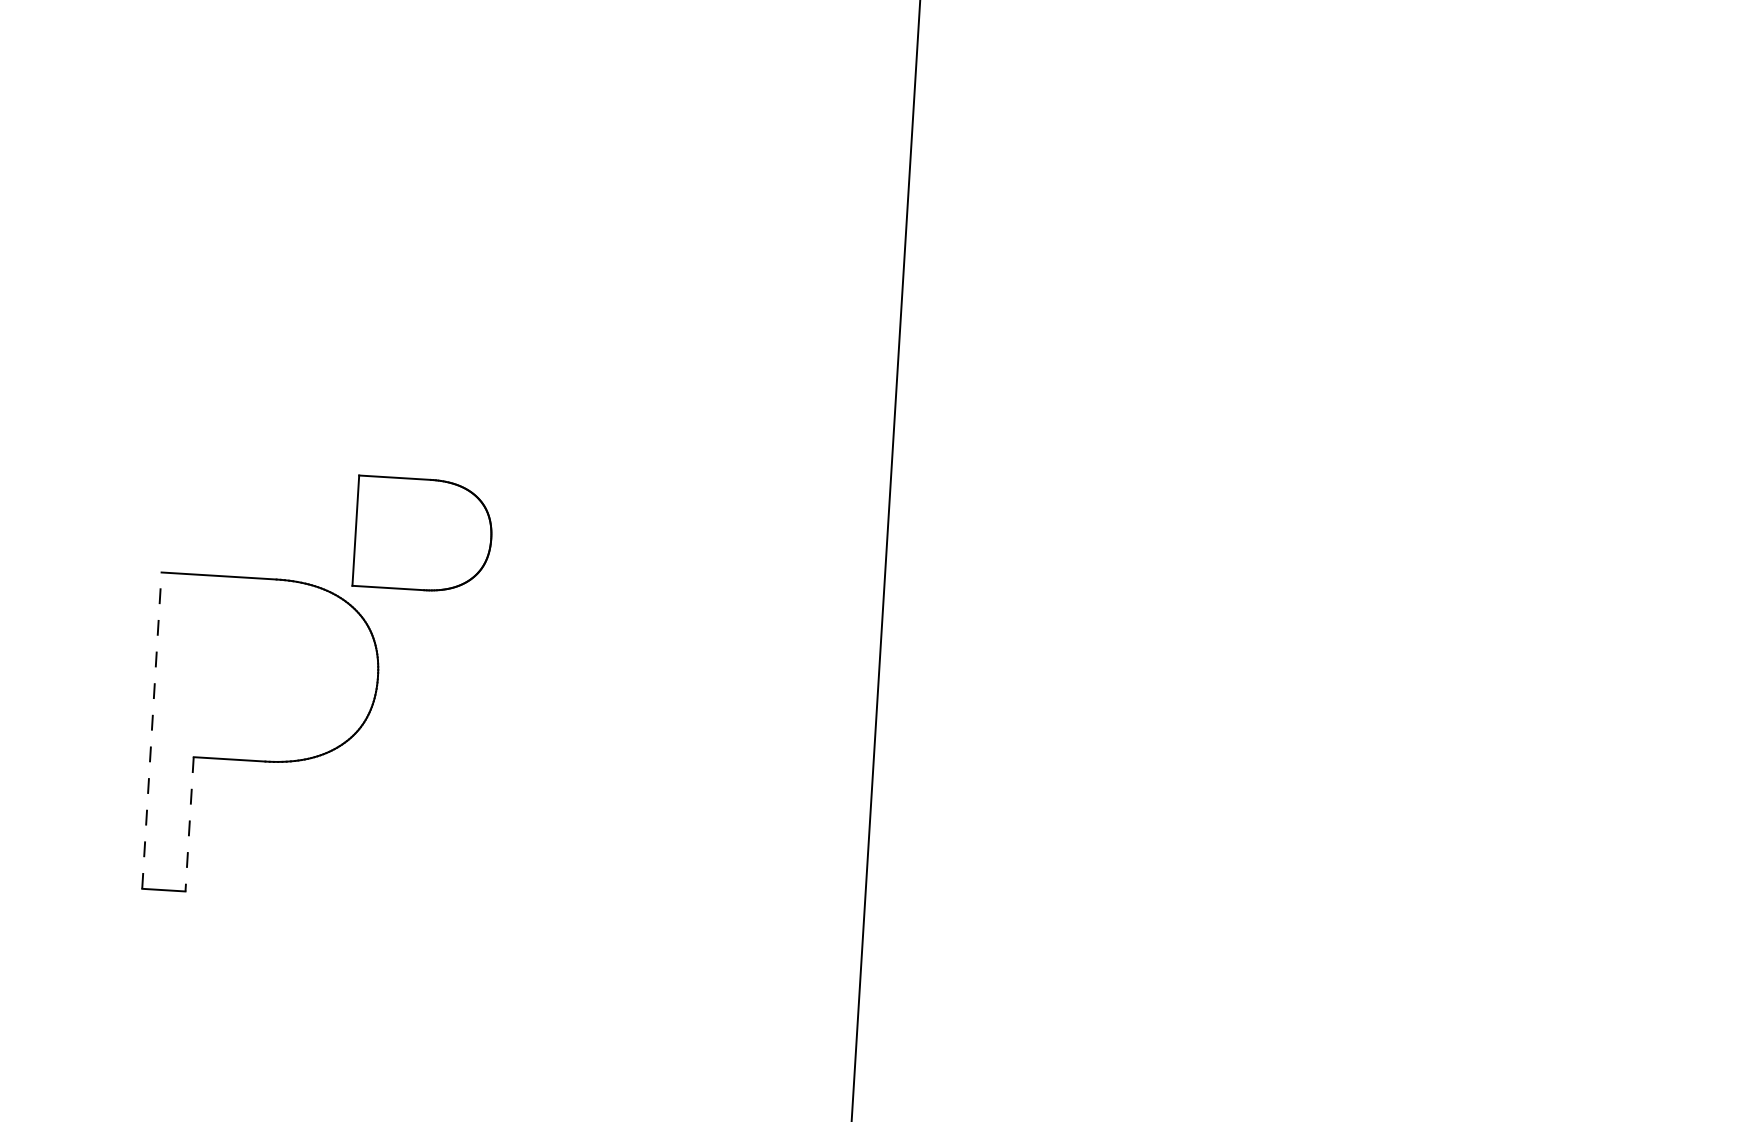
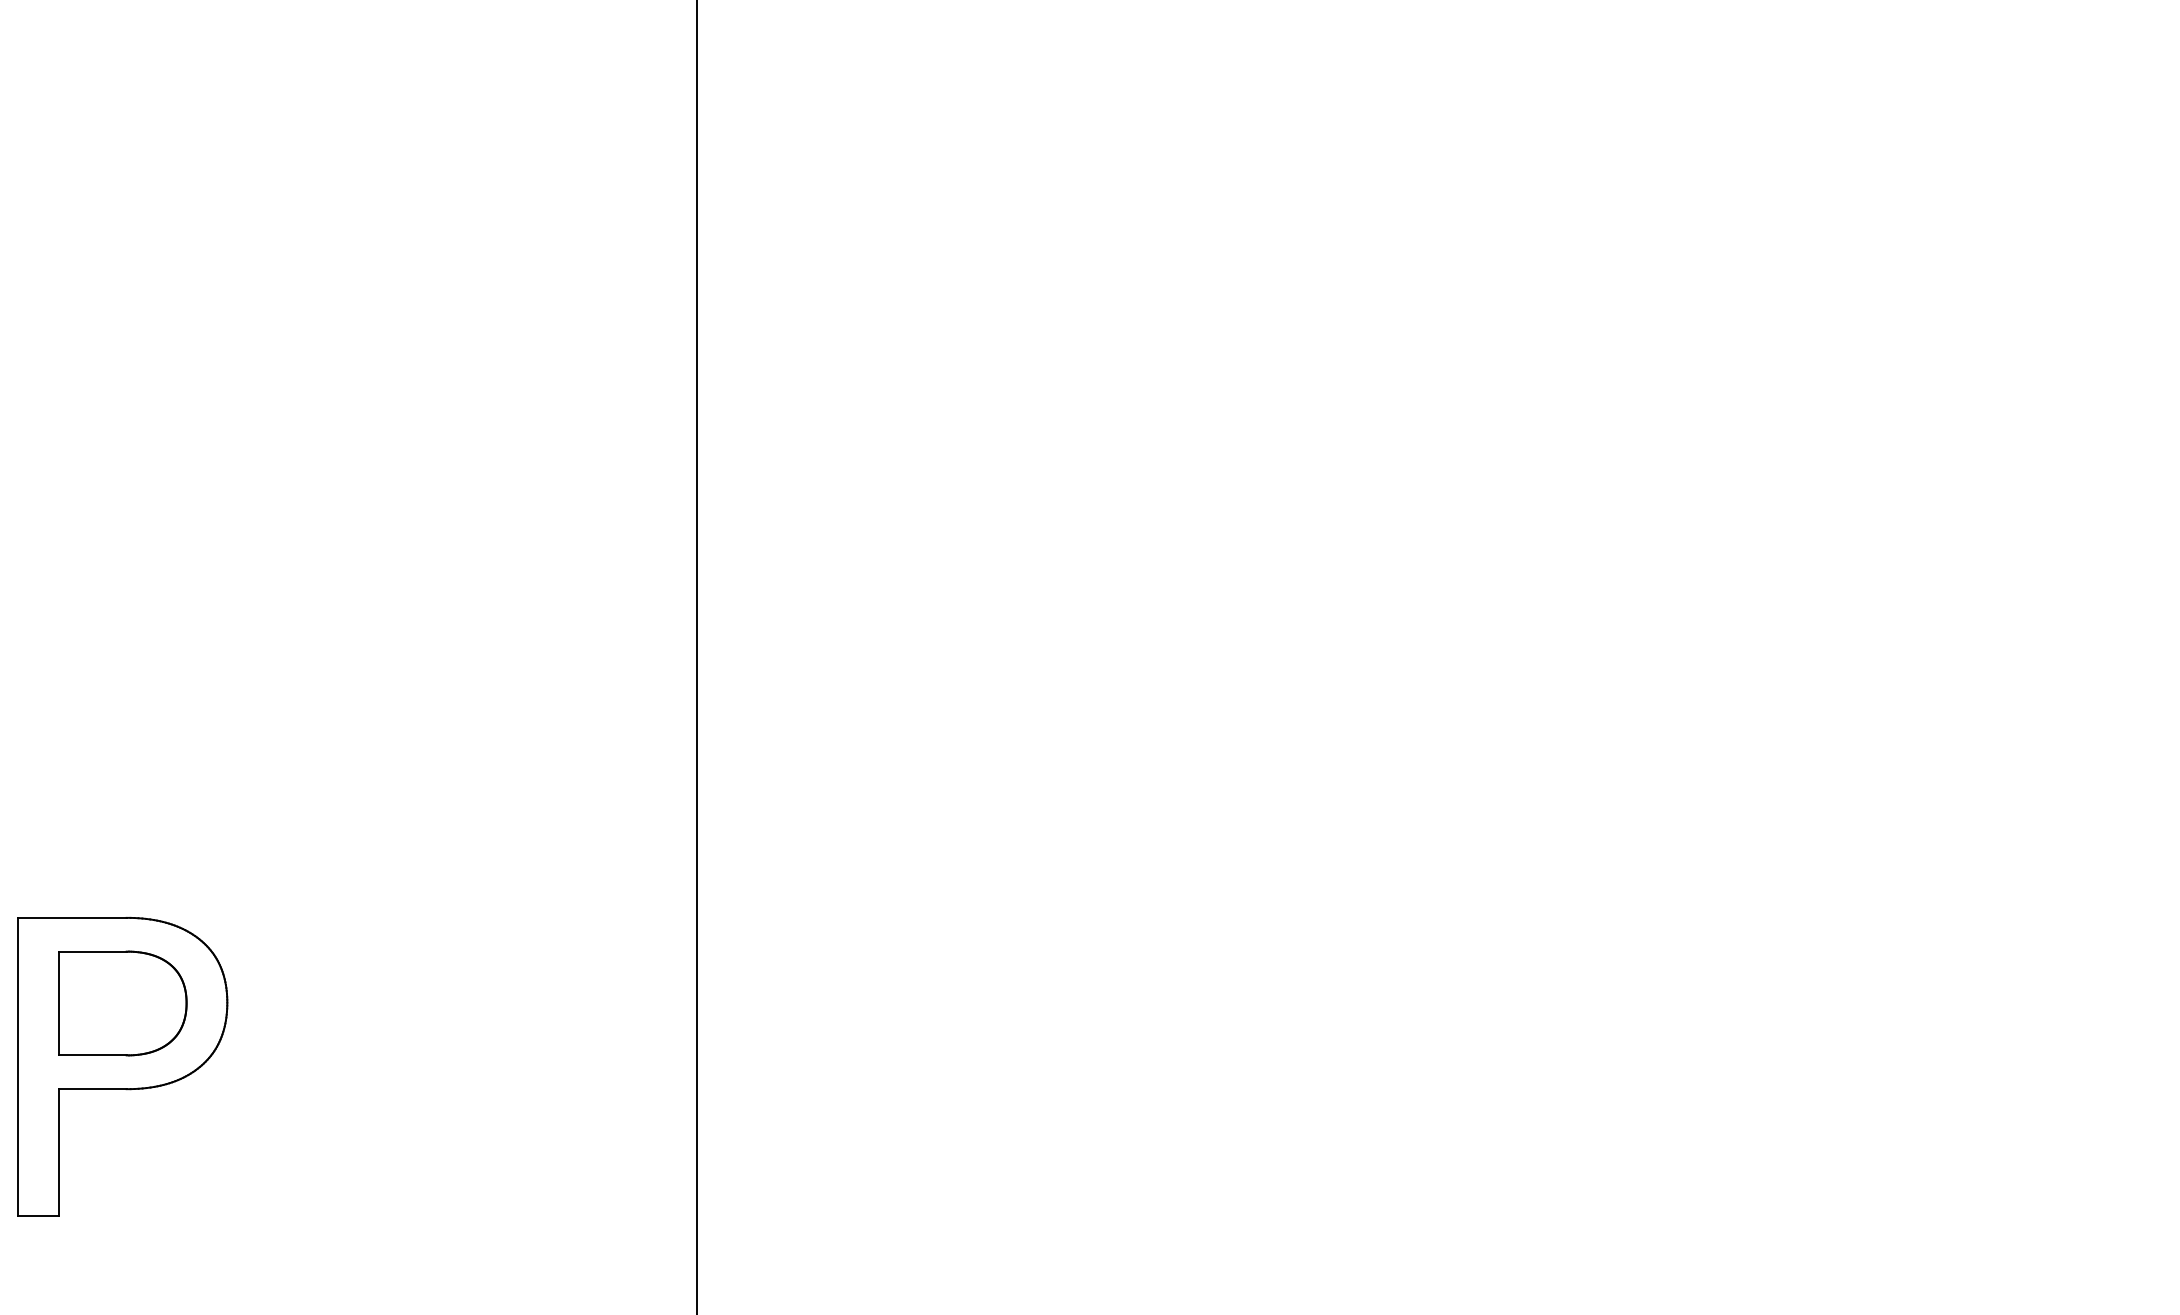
part: (423, 534) -> (122, 1003), moved
line: (151, 730) -> (18, 1066), dashed -> solid
line: (189, 824) -> (59, 1152), dashed -> solid

